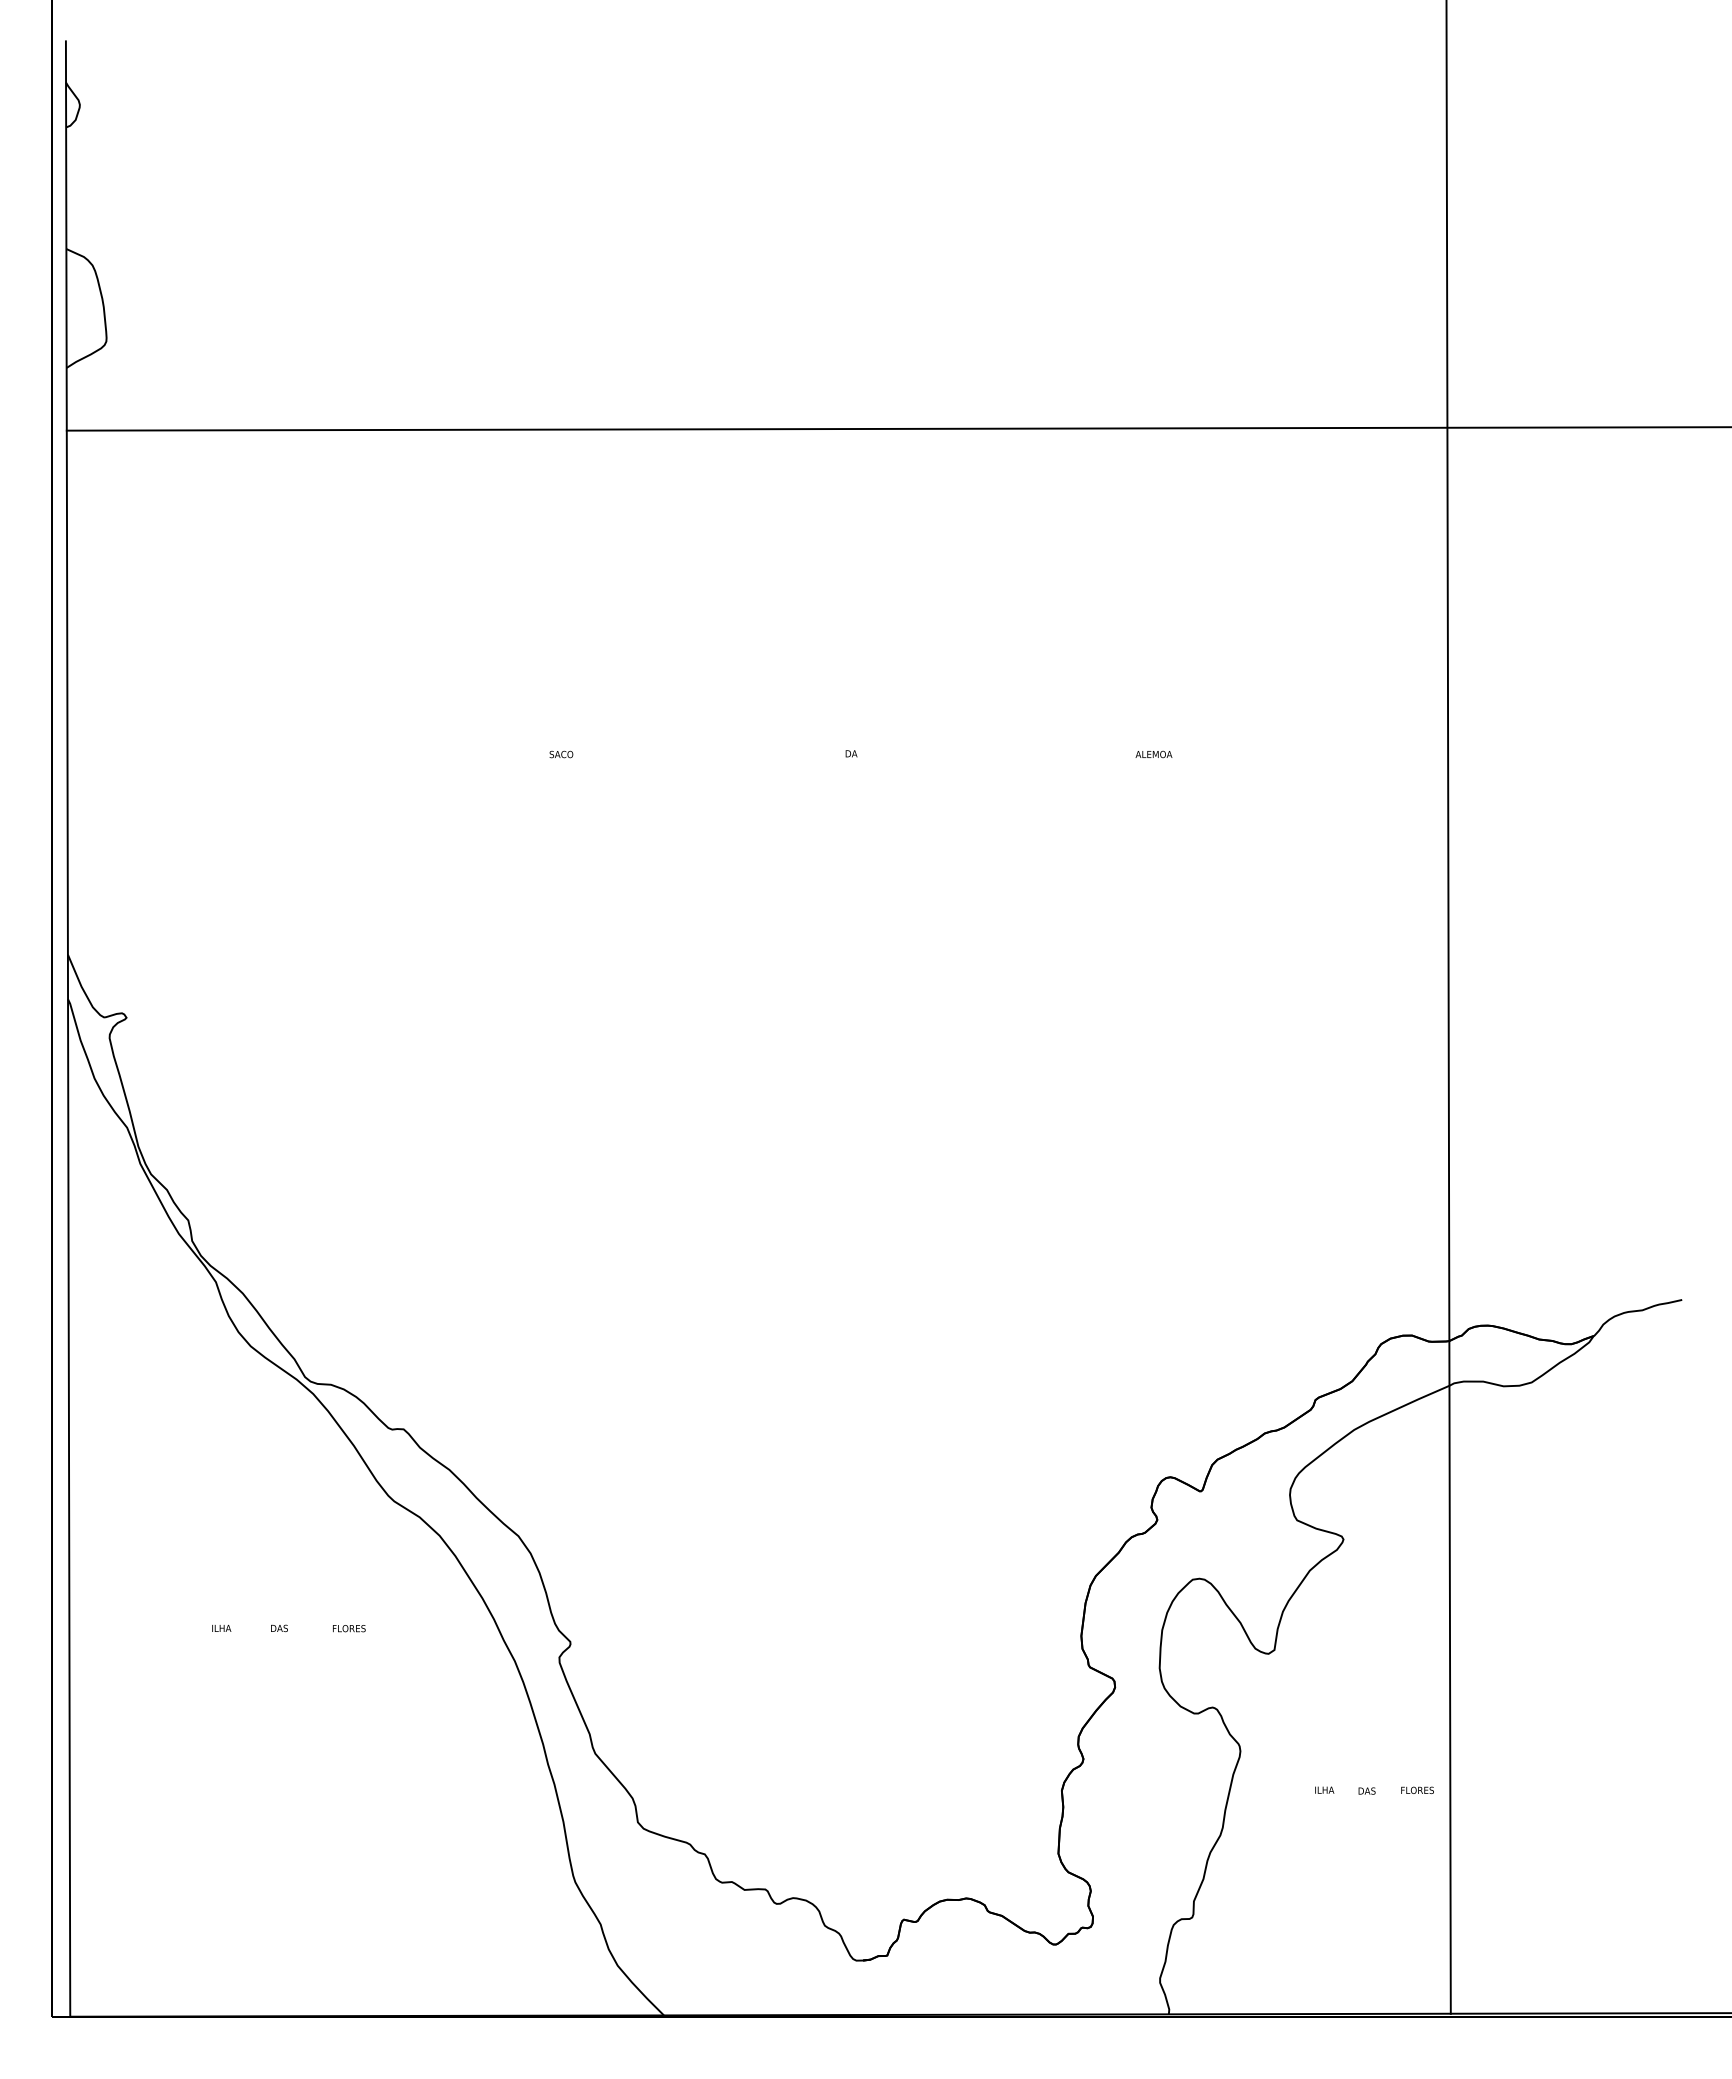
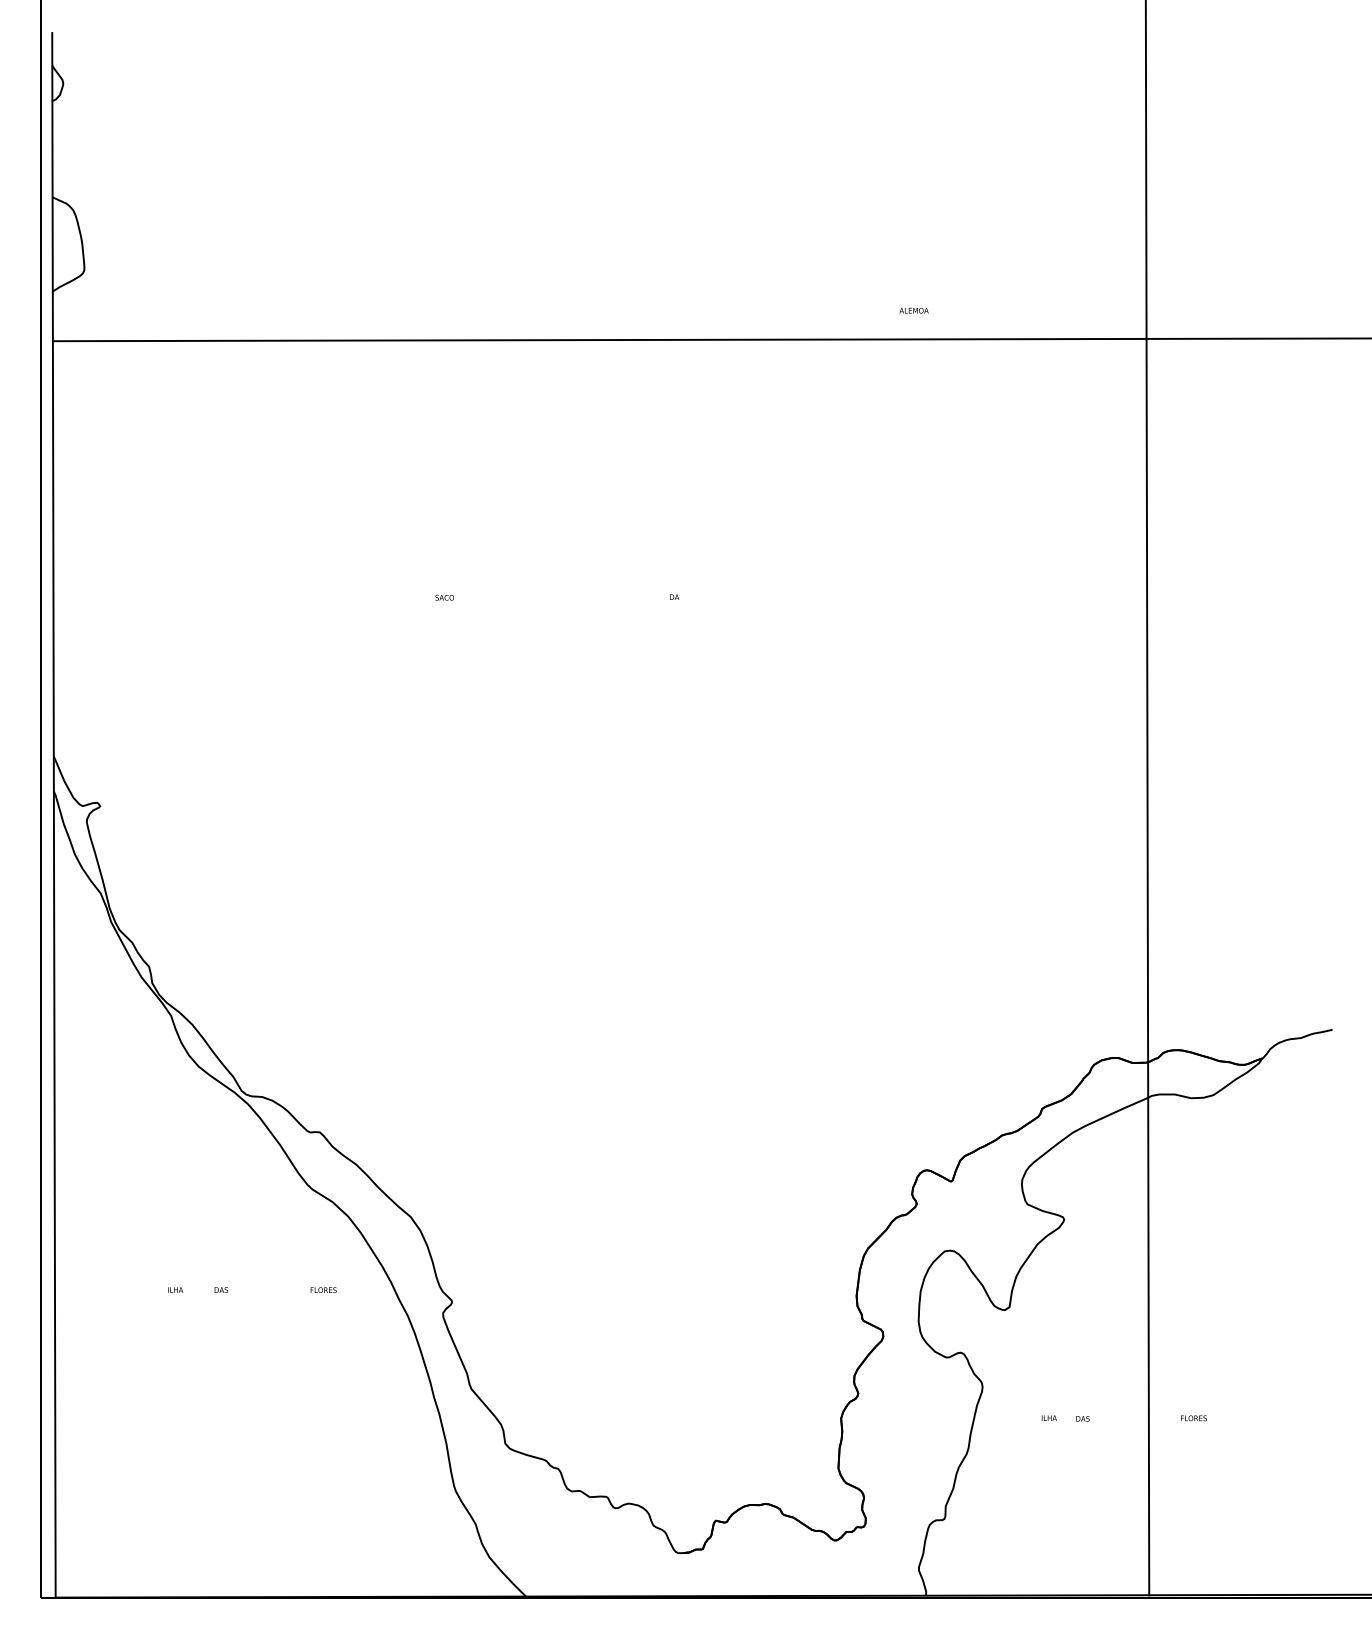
text: (1153, 754) -> (913, 310), moved
text: (349, 1627) -> (323, 1289), moved
text: (1417, 1790) -> (1193, 1418), moved

